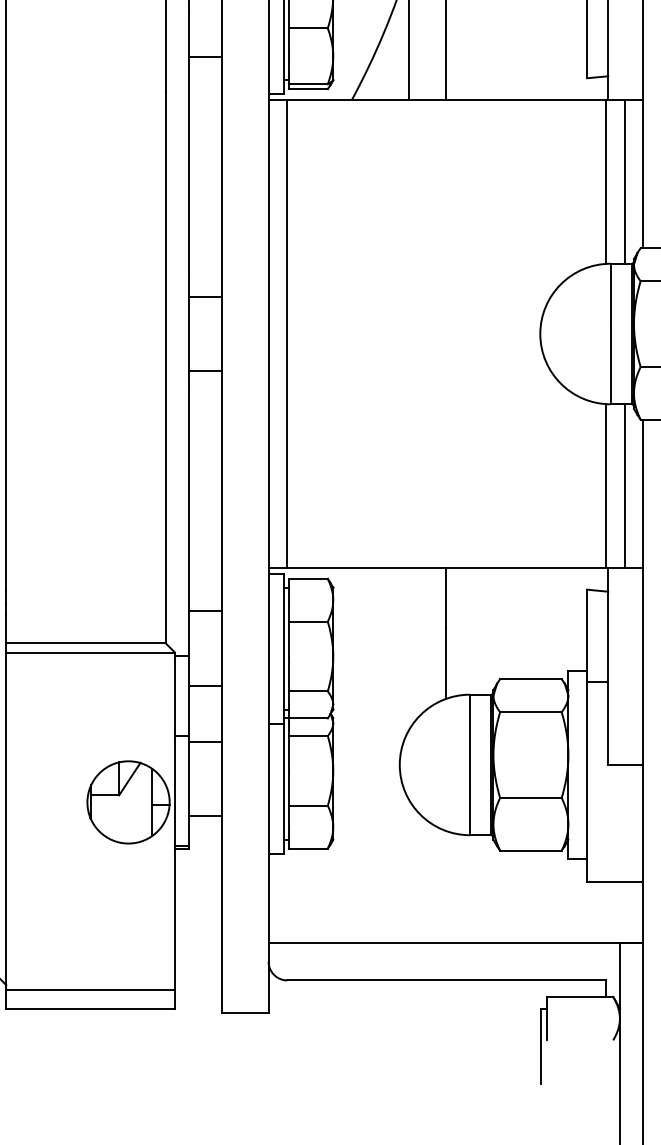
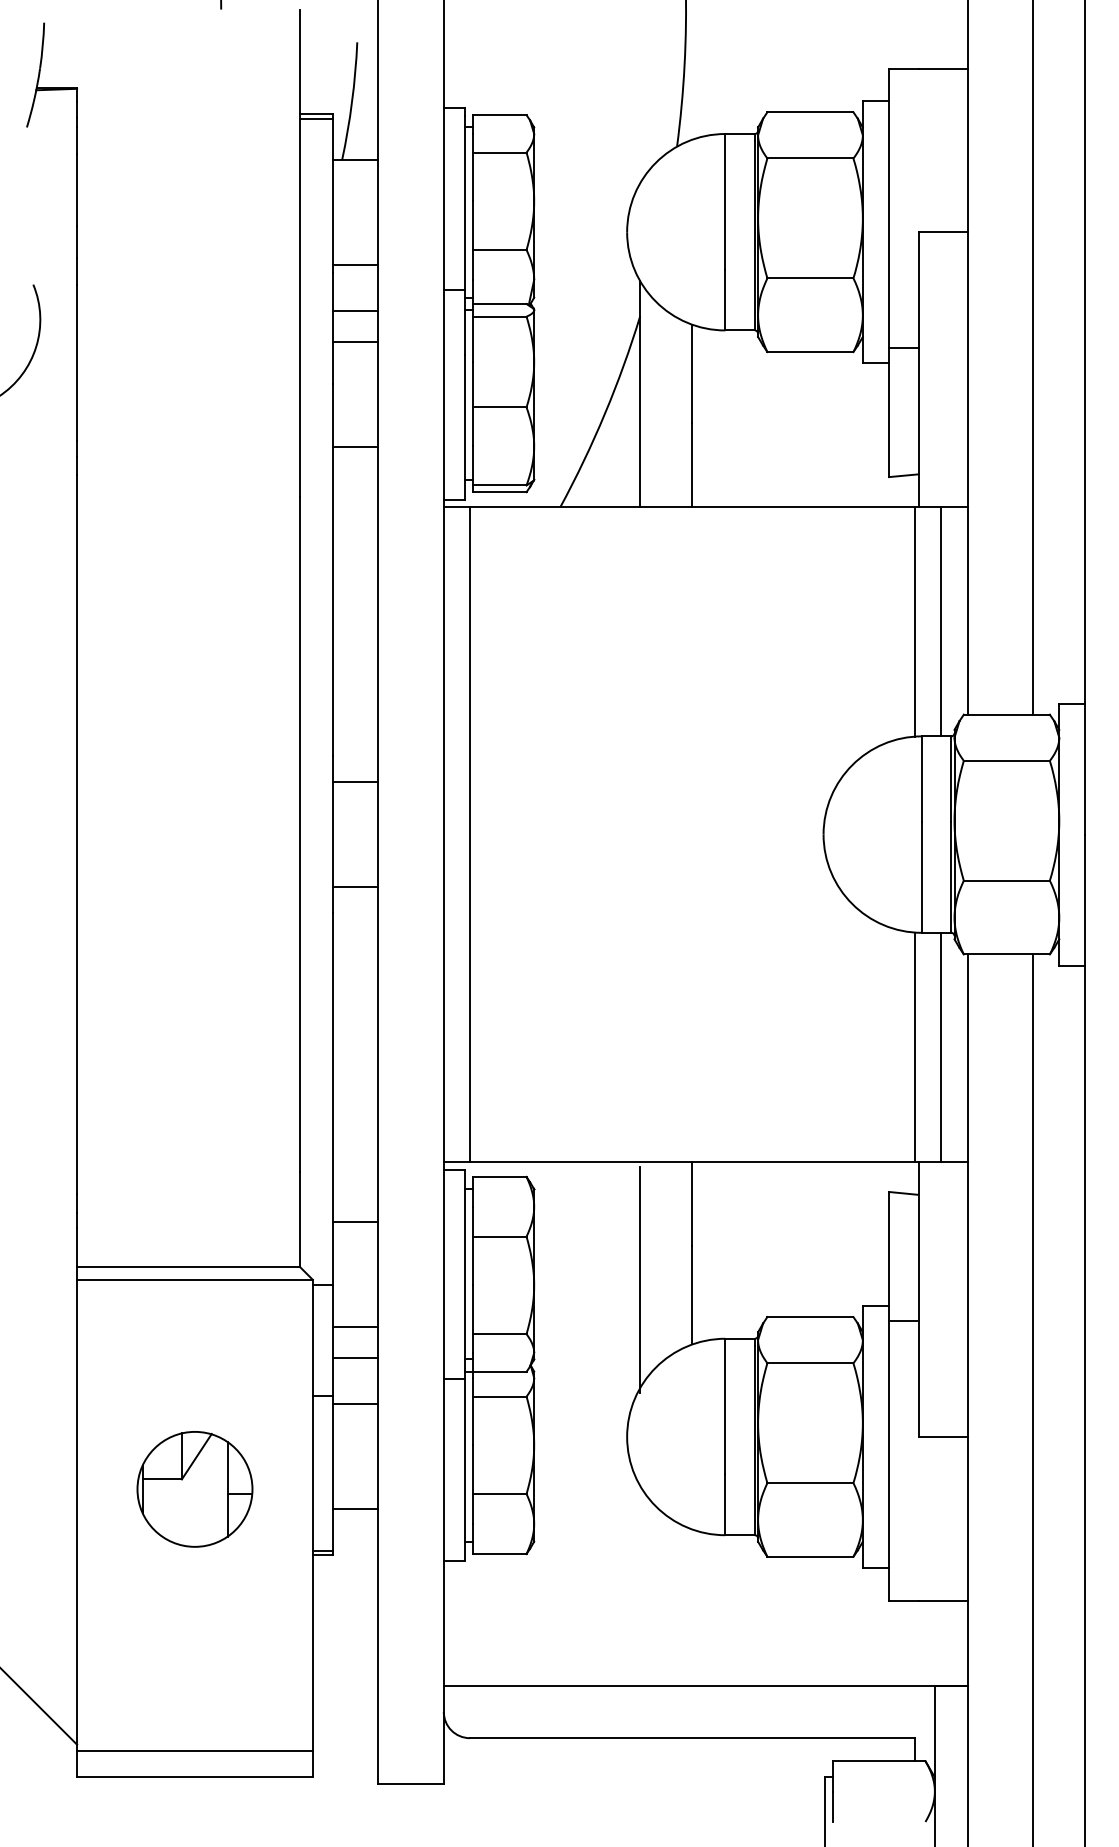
line: (409, 652) -> (640, 1279), added
line: (205, 708) -> (355, 1358), added
part: (128, 802) -> (194, 1489), moved

